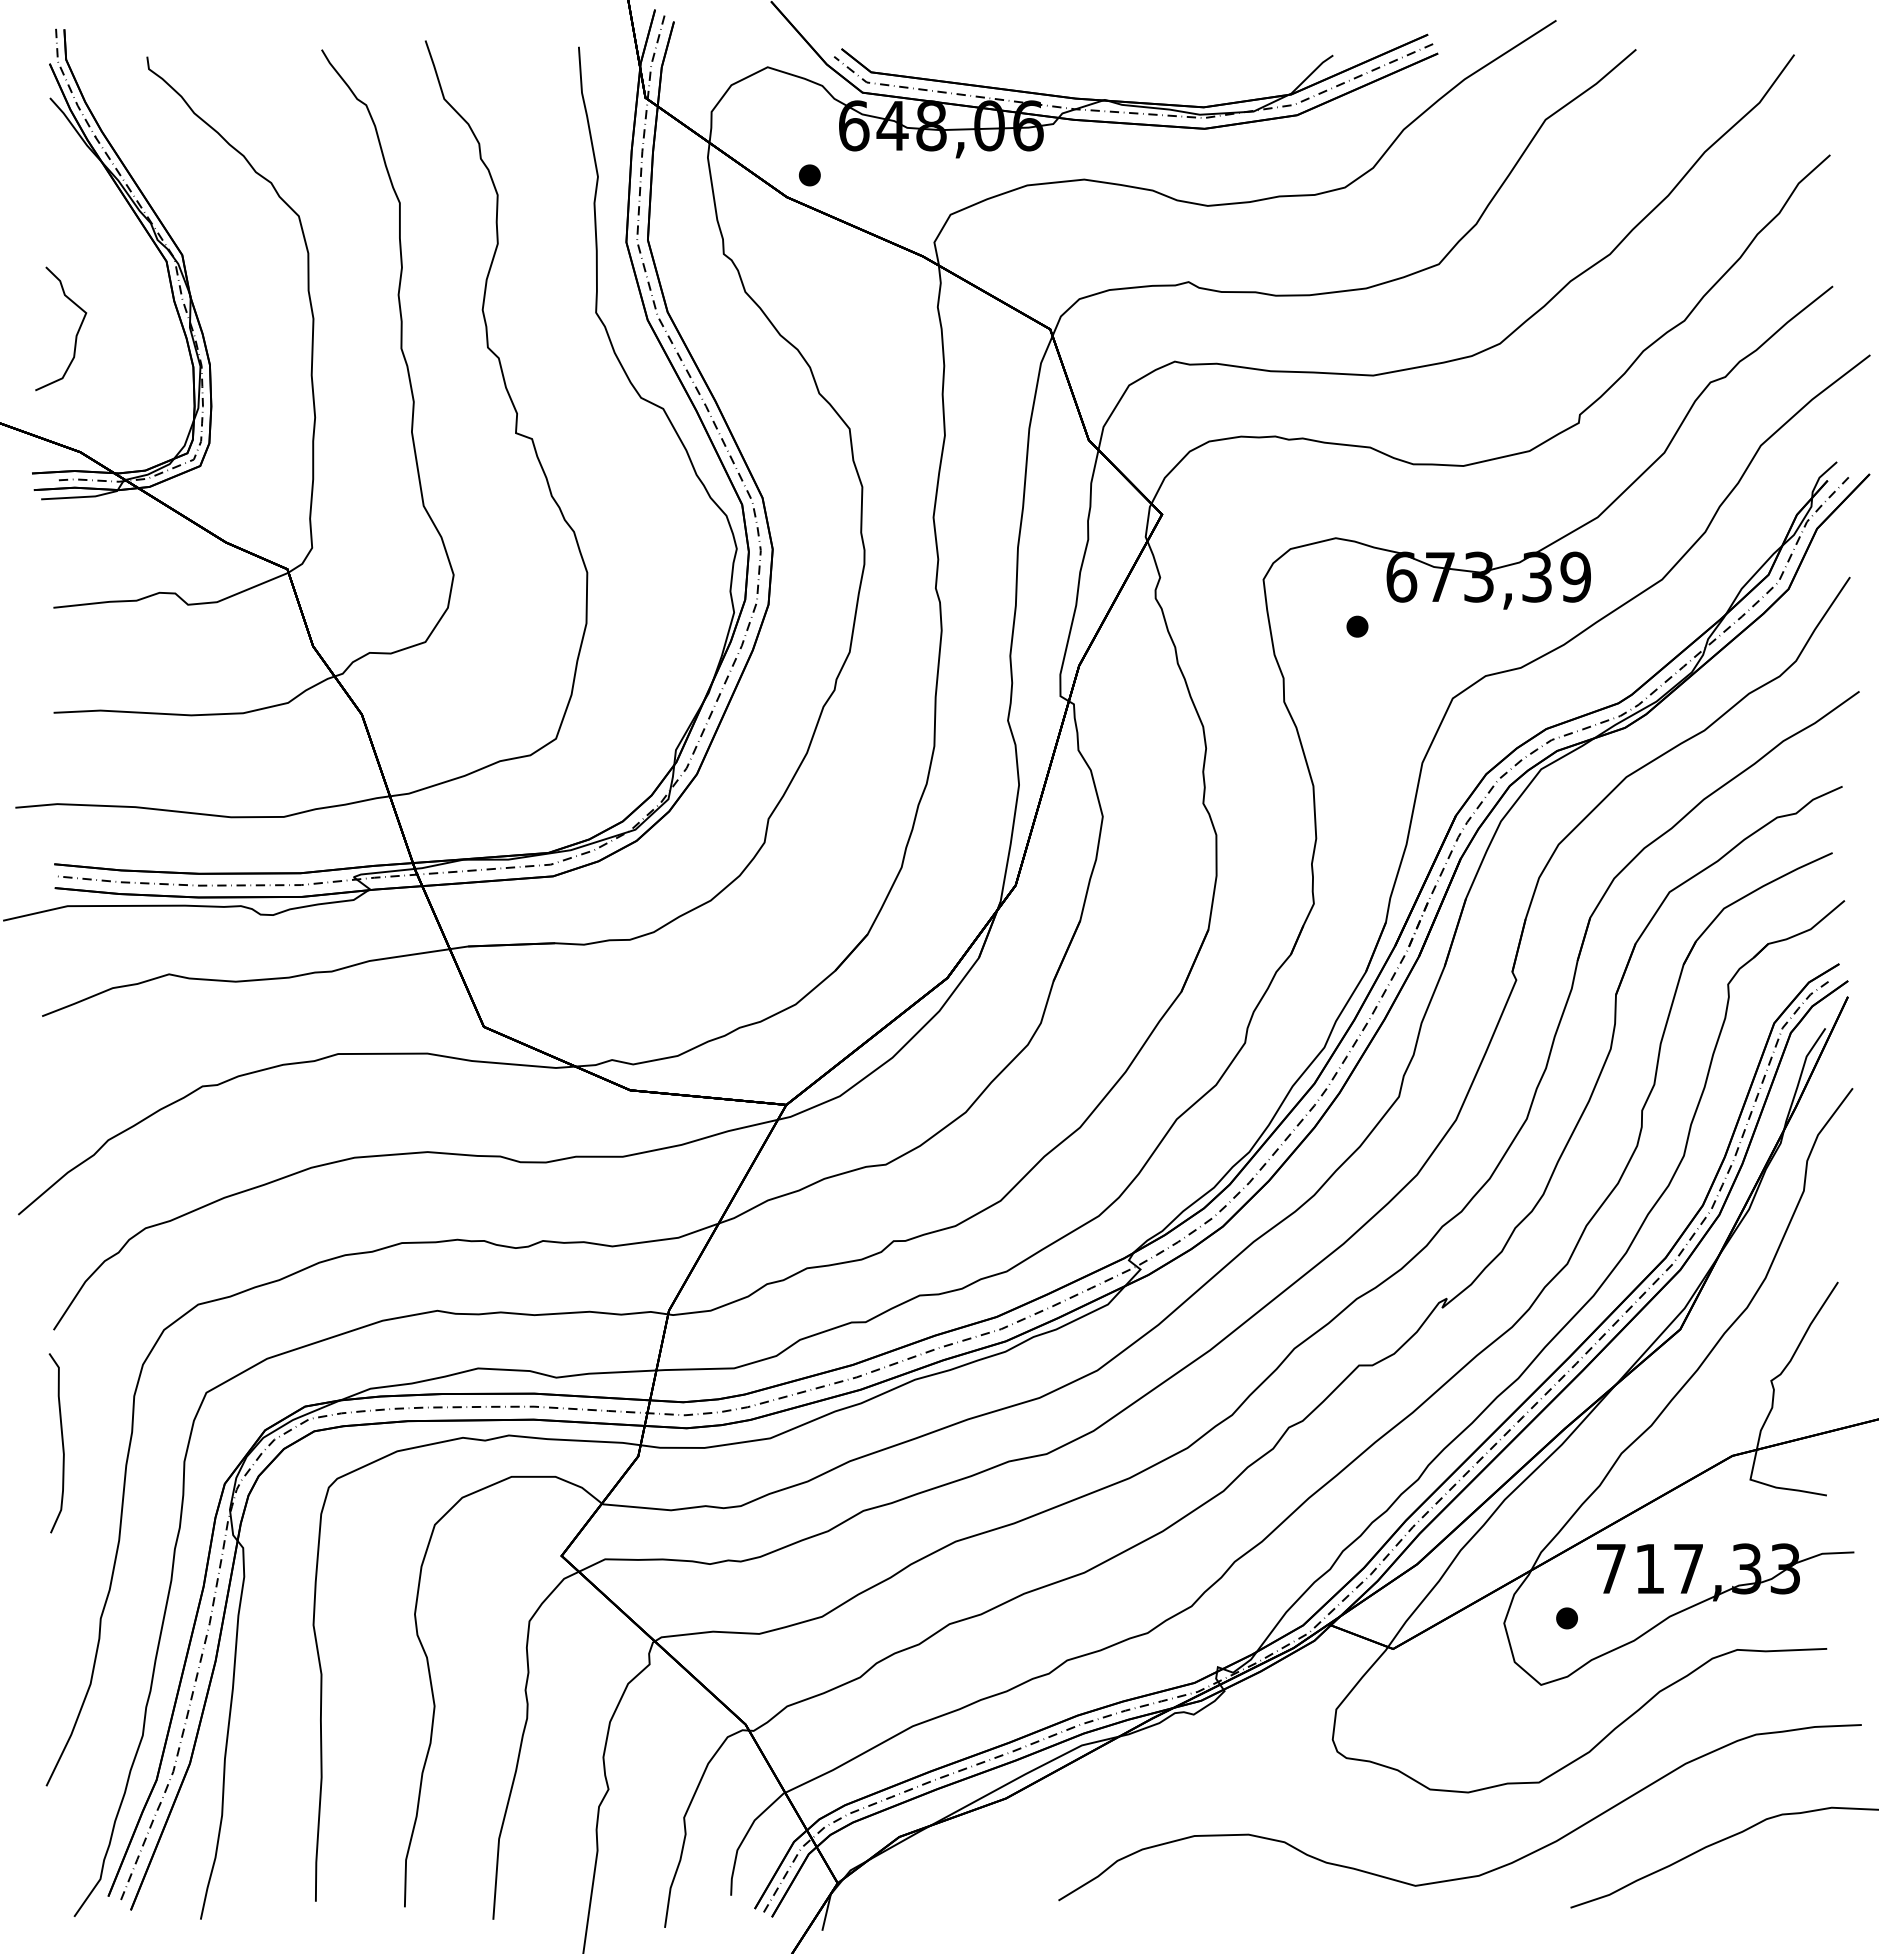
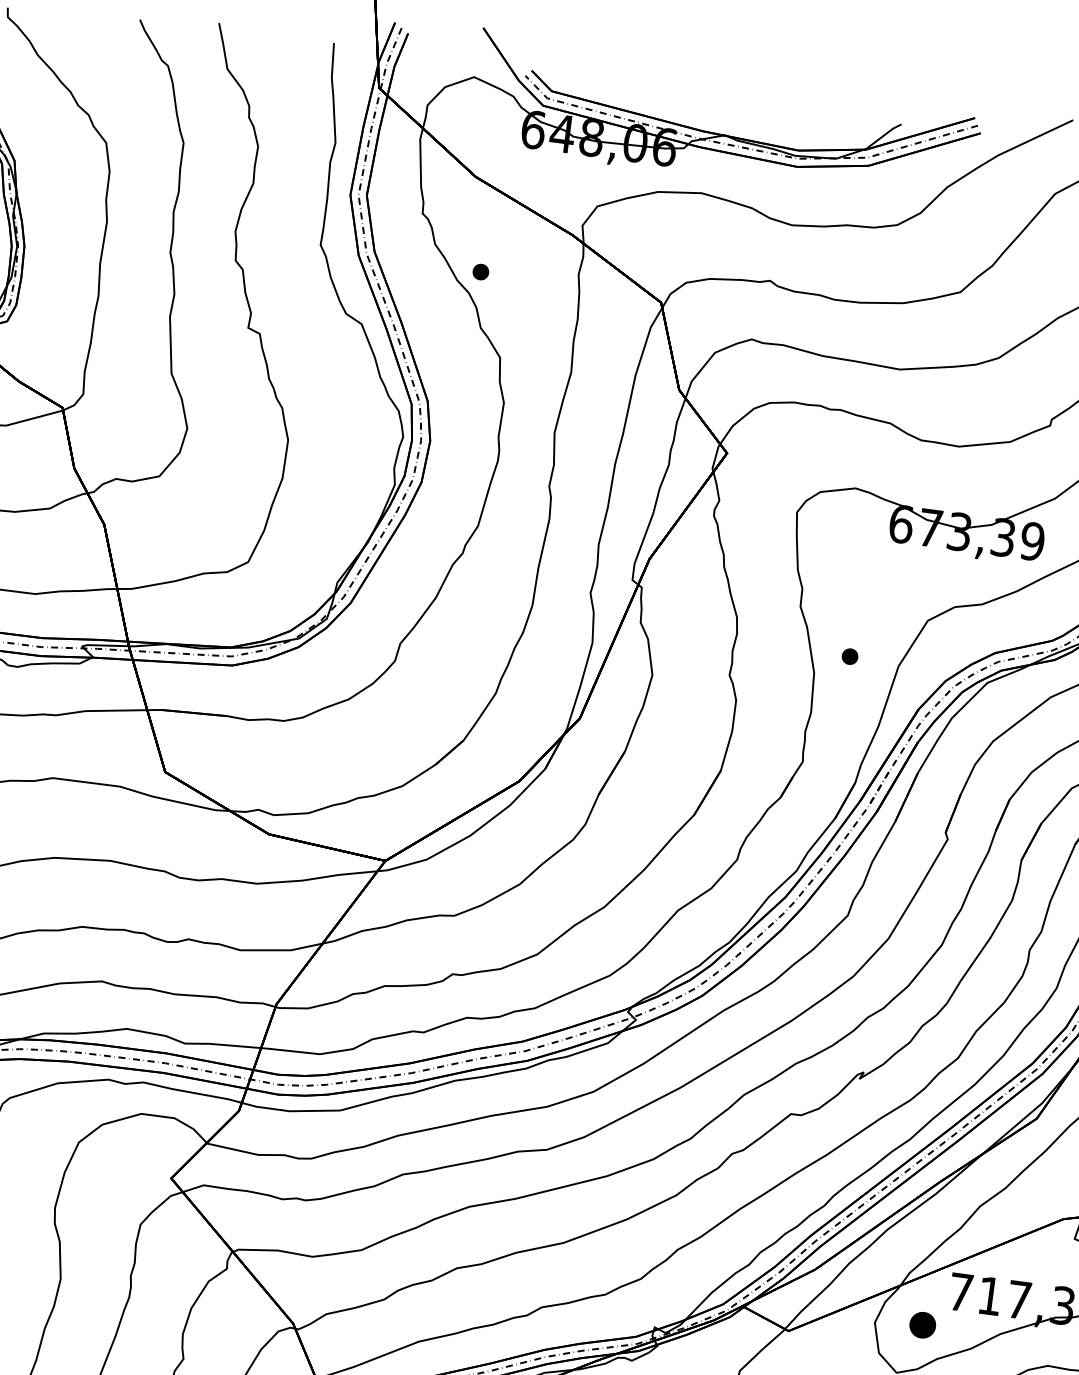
part: (809, 175) -> (480, 272), moved
part: (1357, 626) -> (850, 656), moved
part: (1566, 1618) -> (922, 1325), size x1.6

